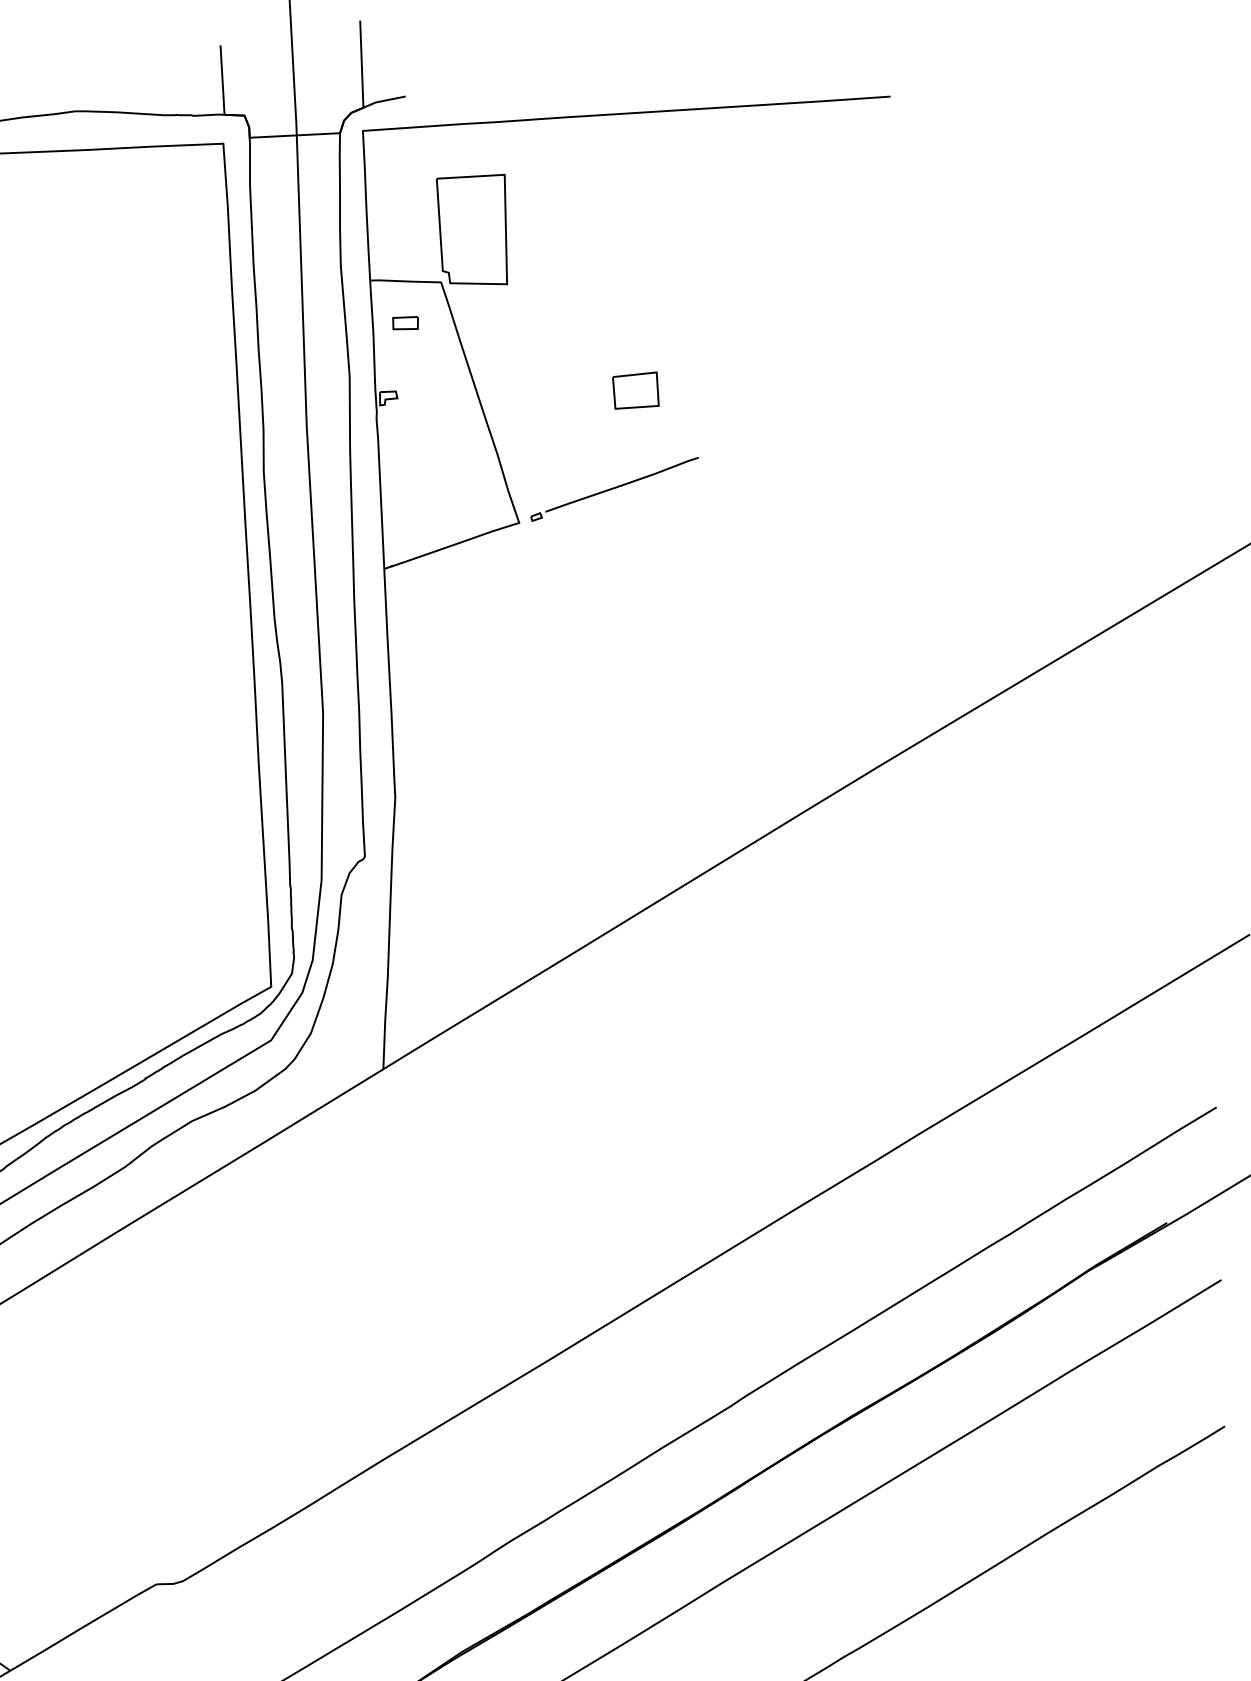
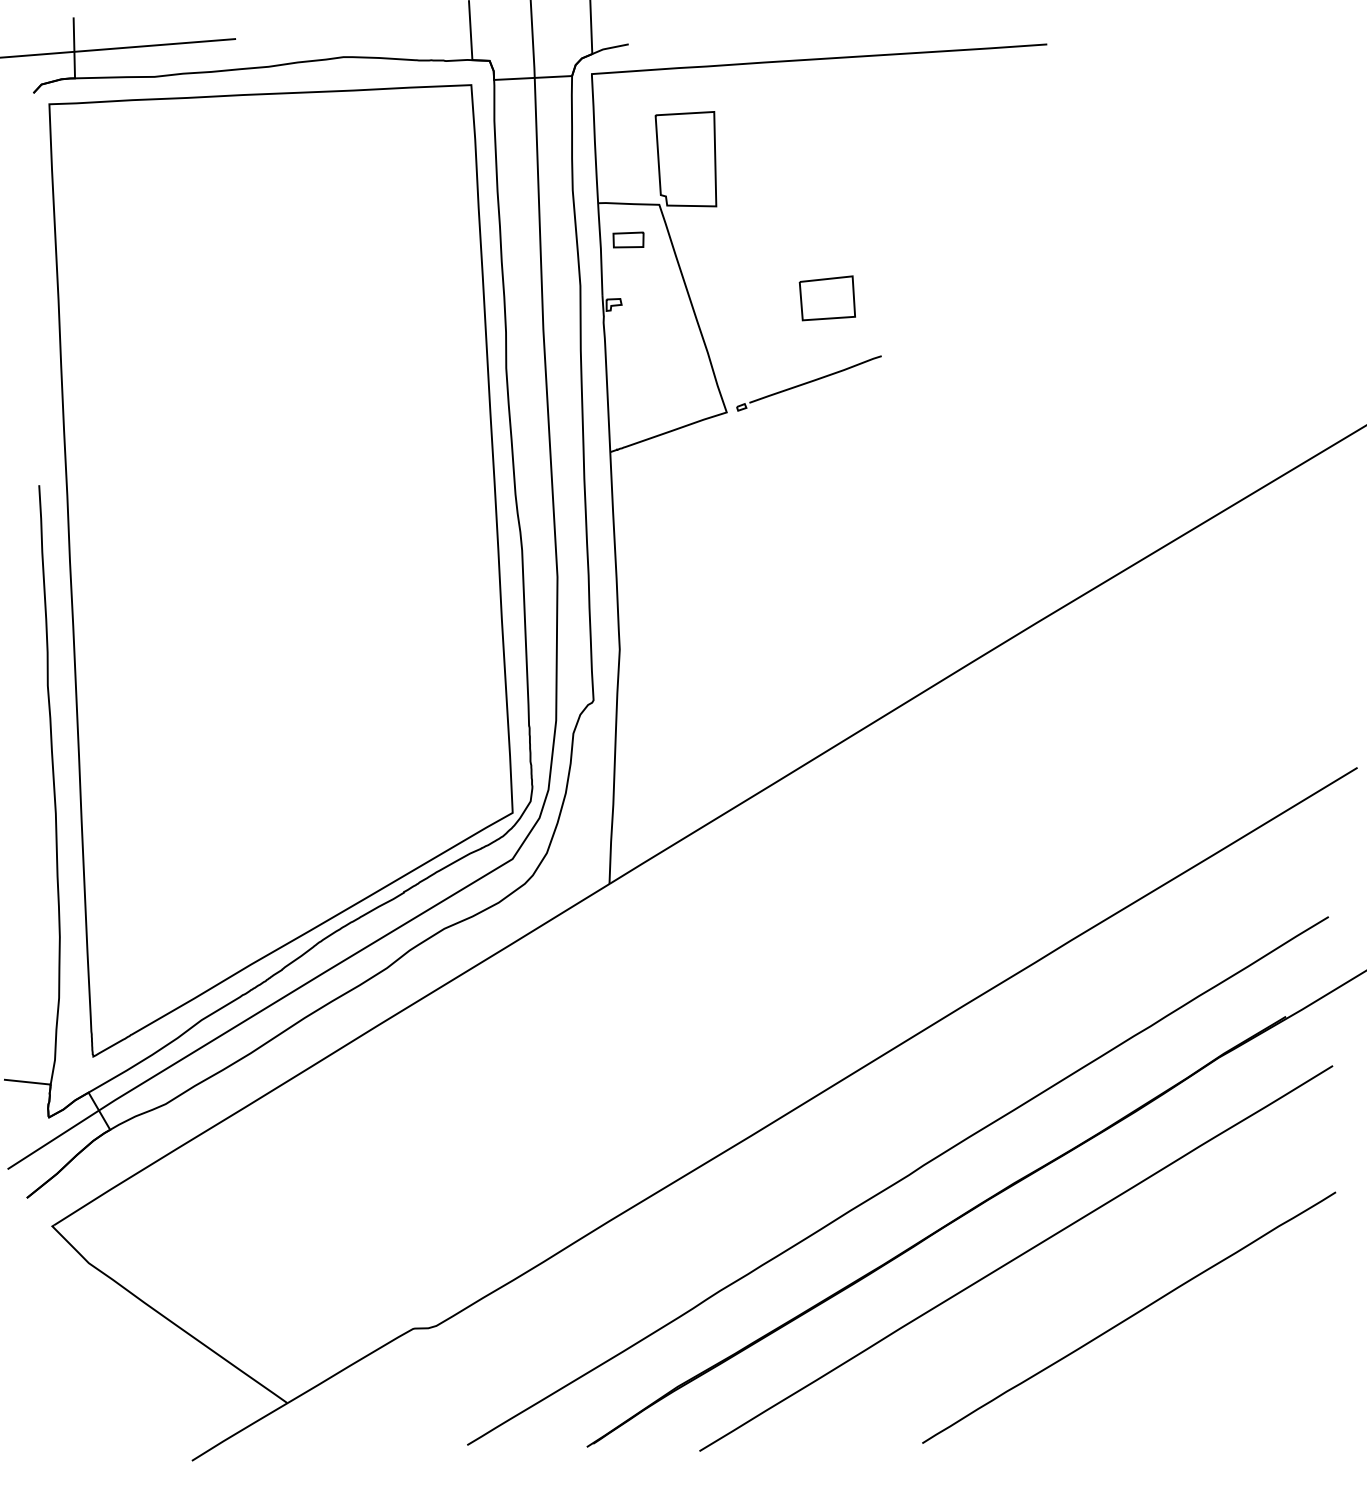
part: (405, 322) -> (628, 239), size x1.4
part: (635, 389) -> (827, 297), size x1.4

